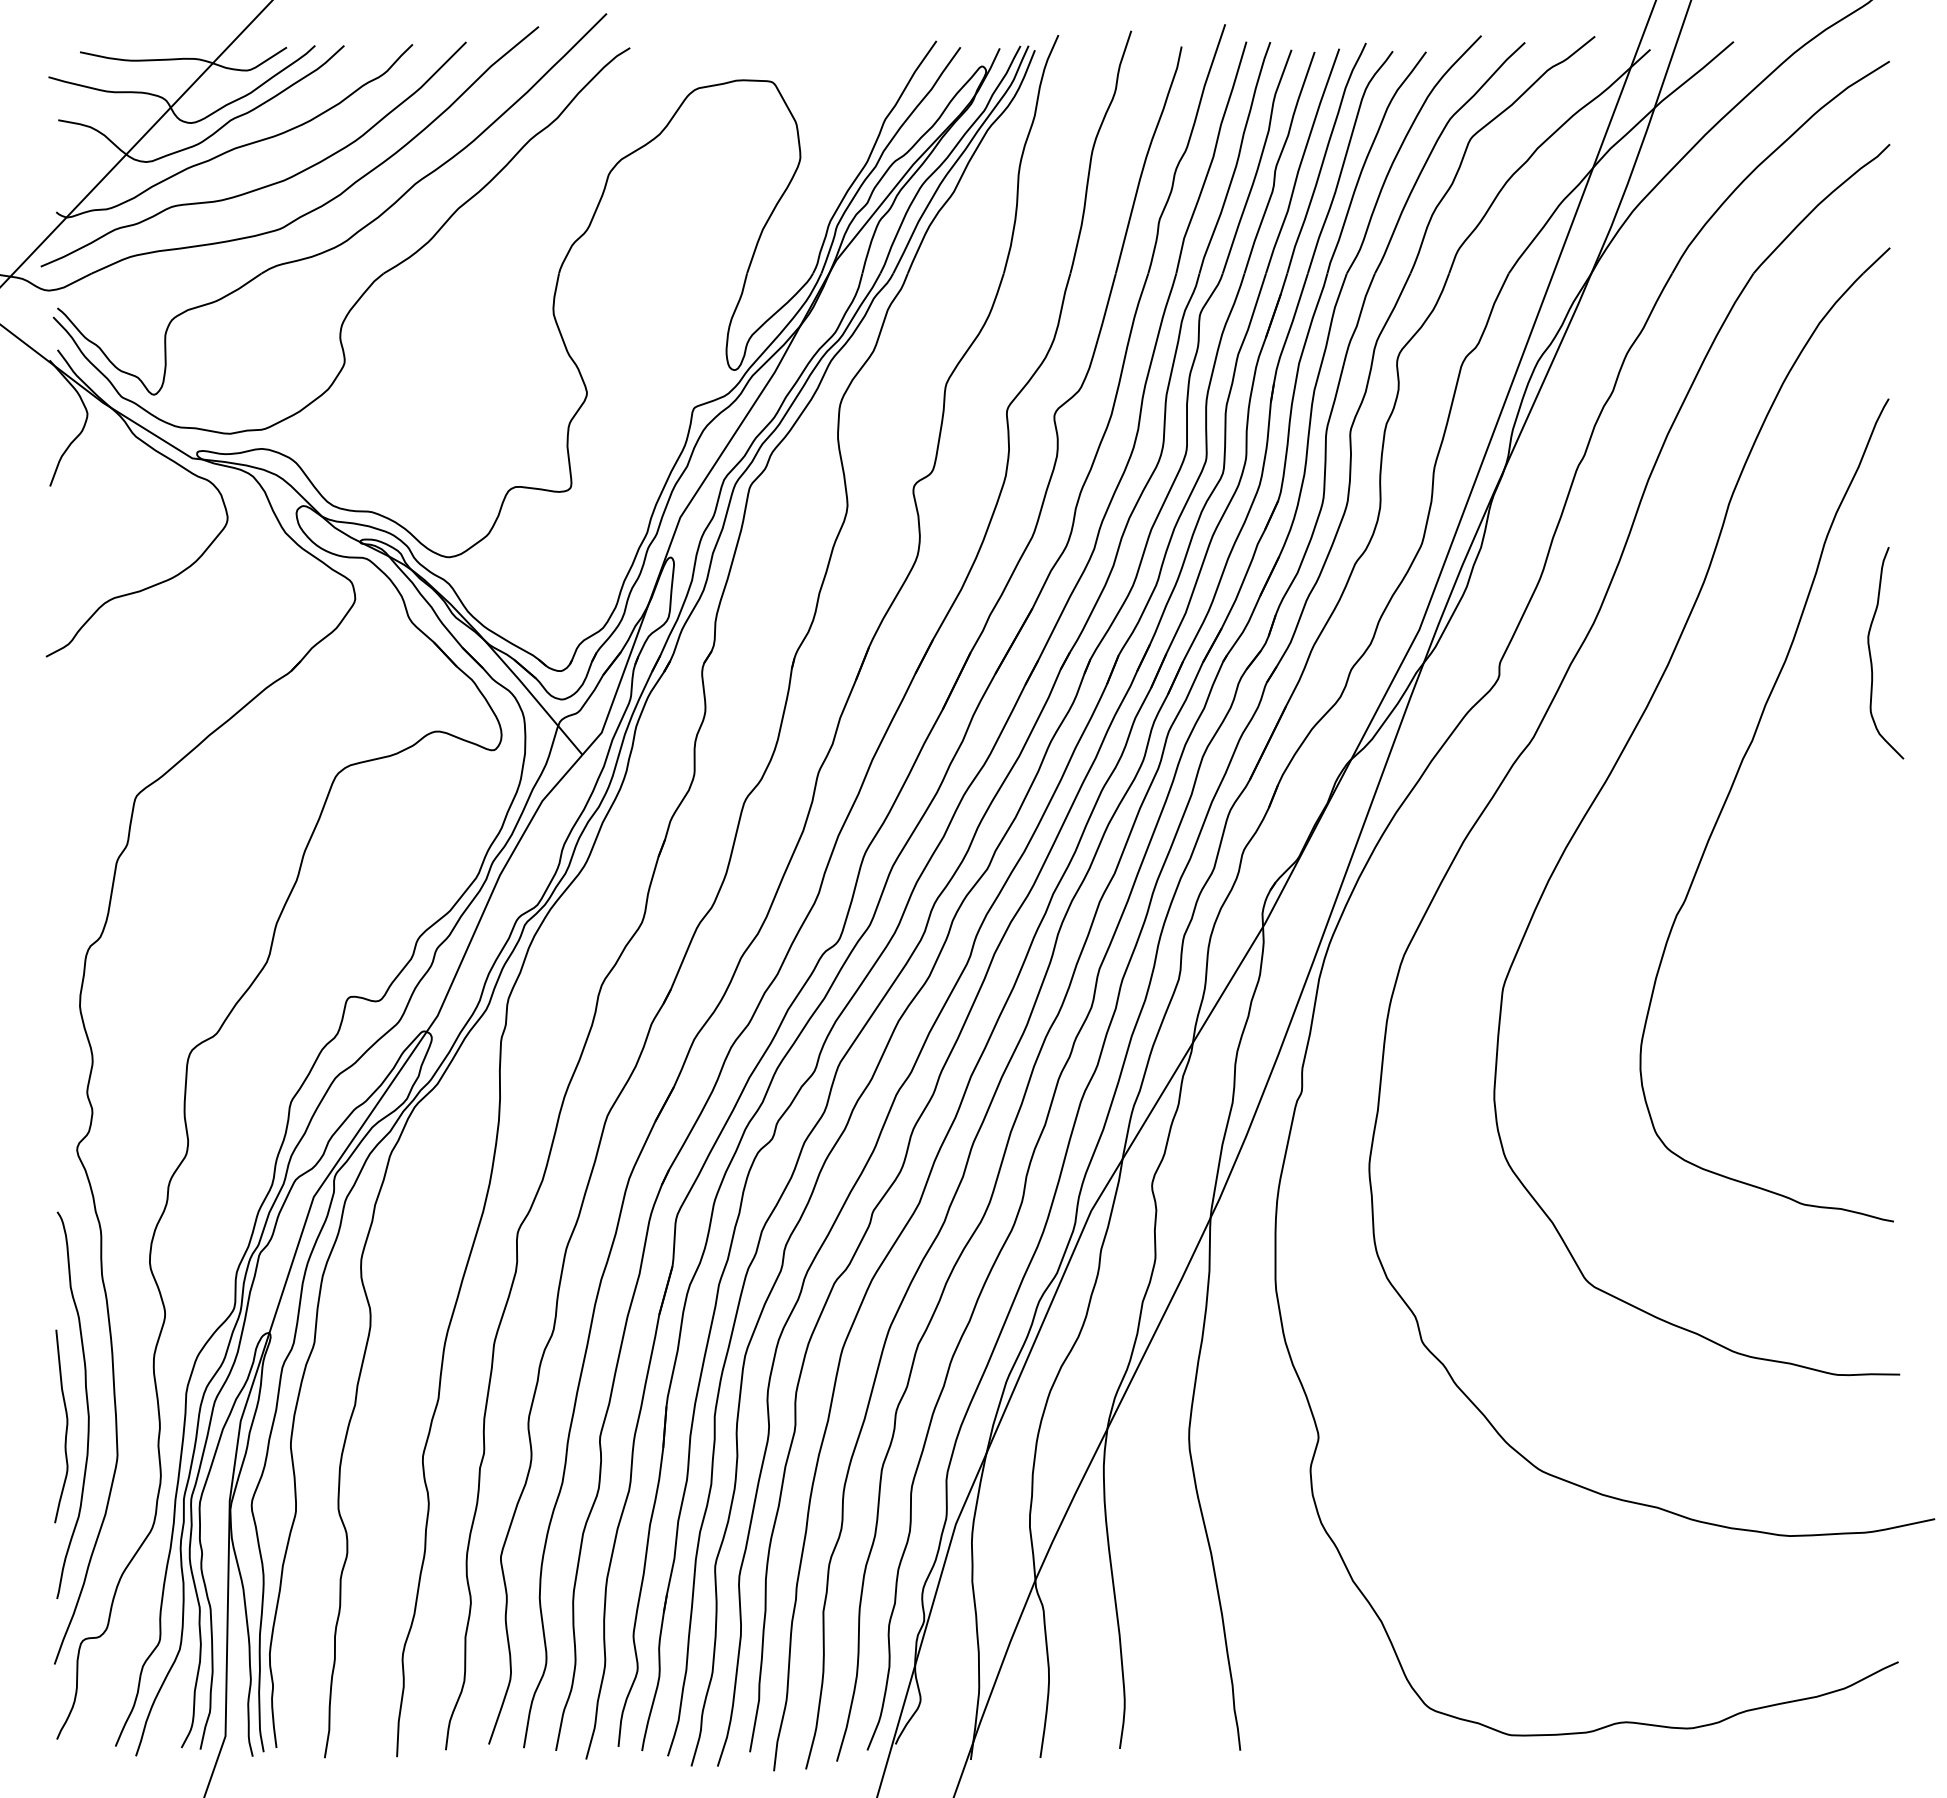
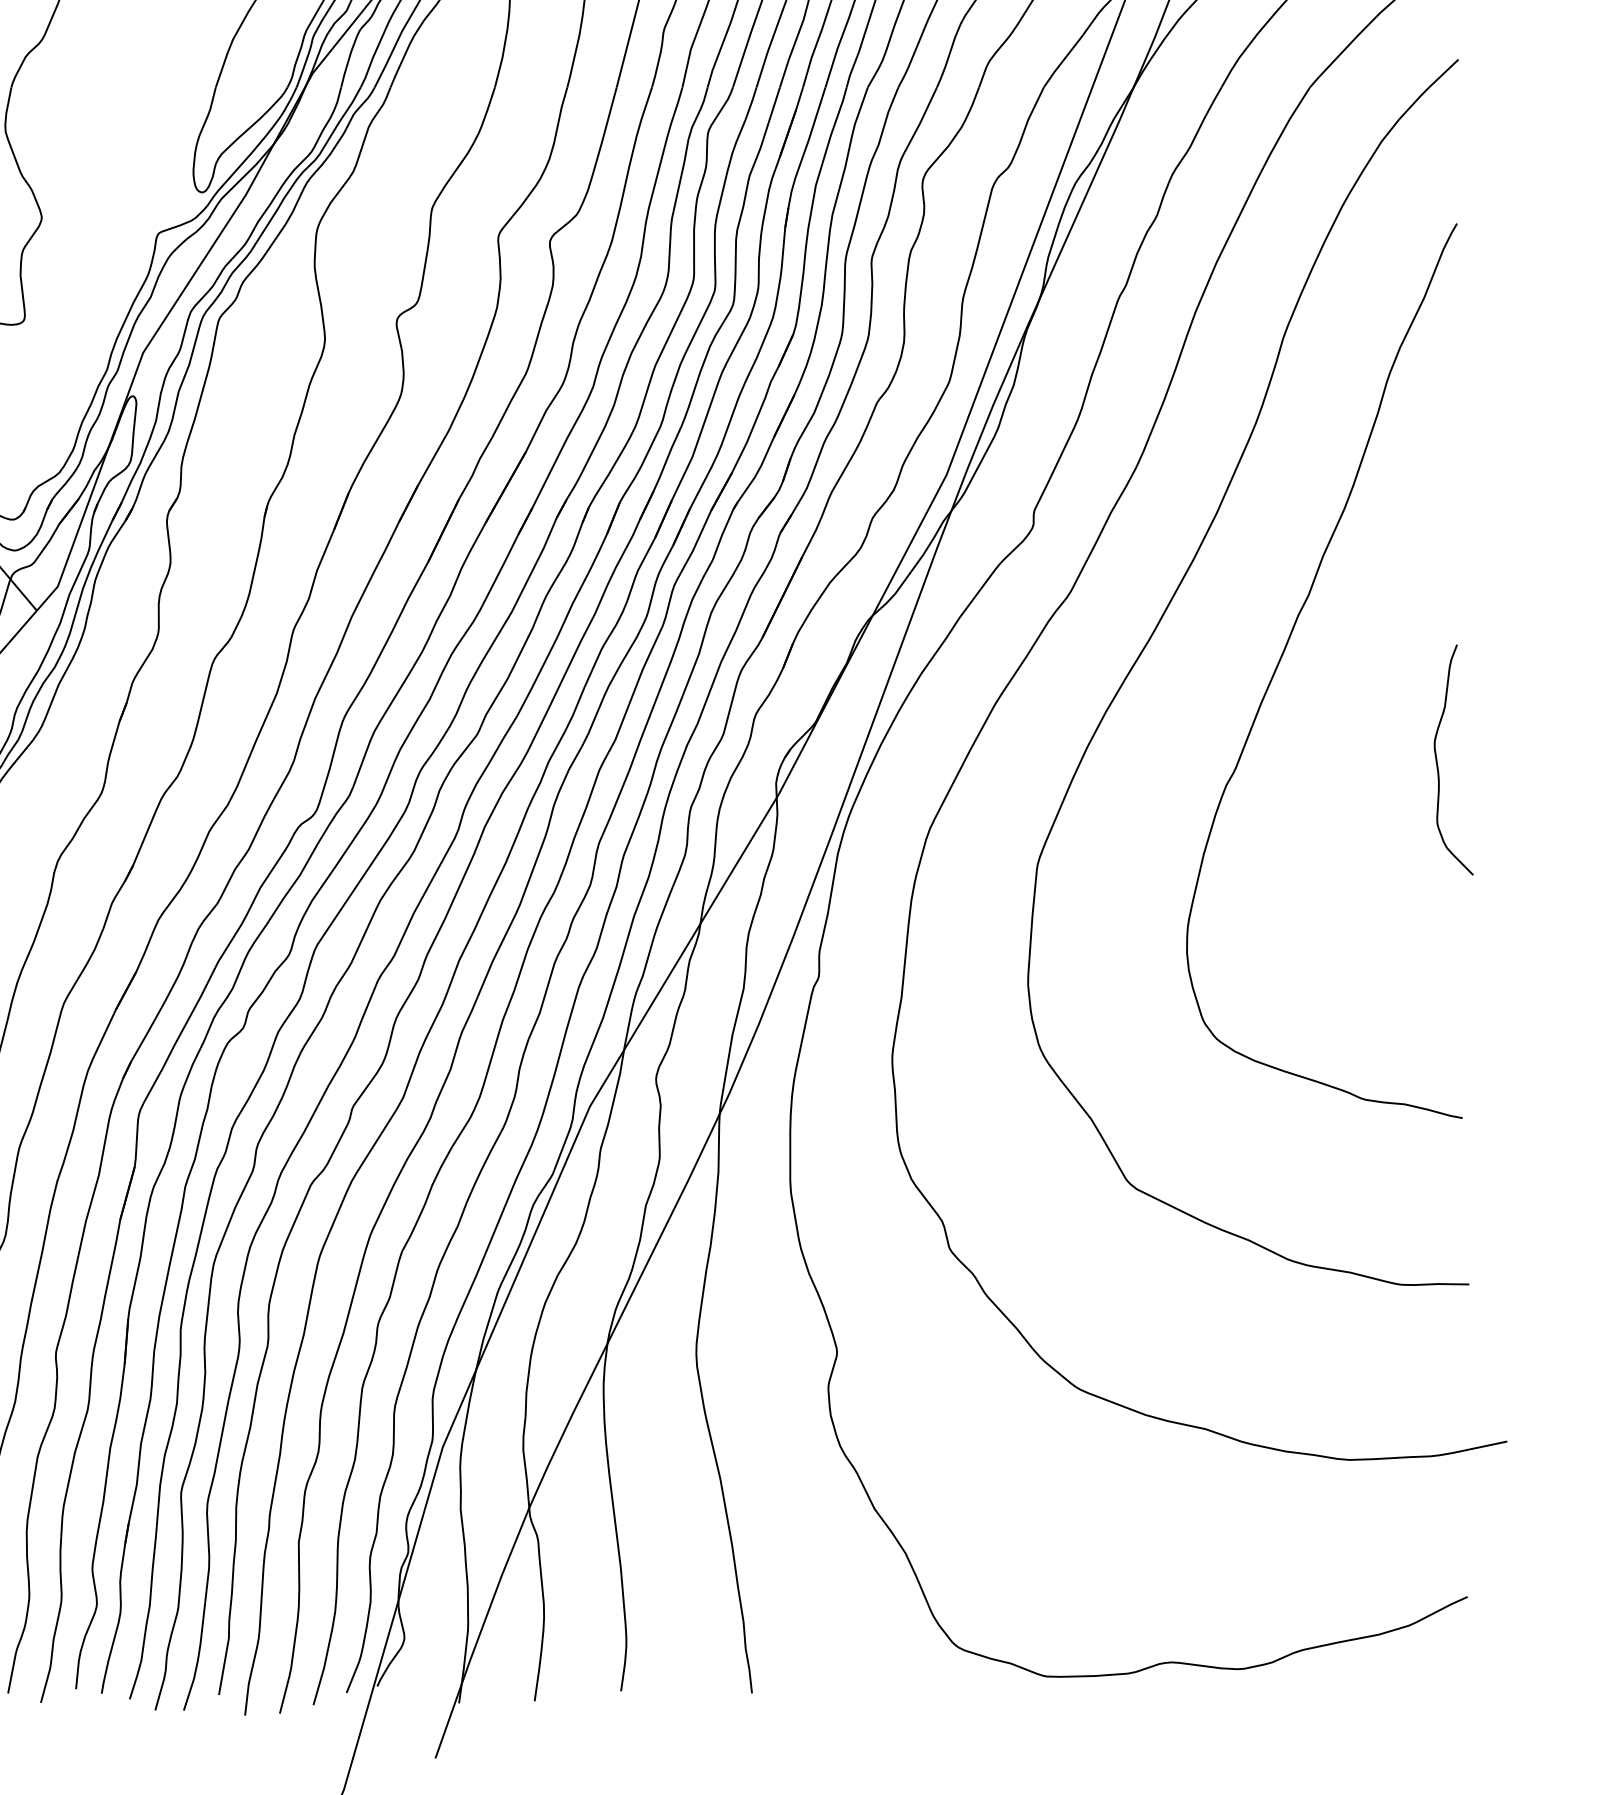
curve: (1871, 655) -> (1438, 762), moved

